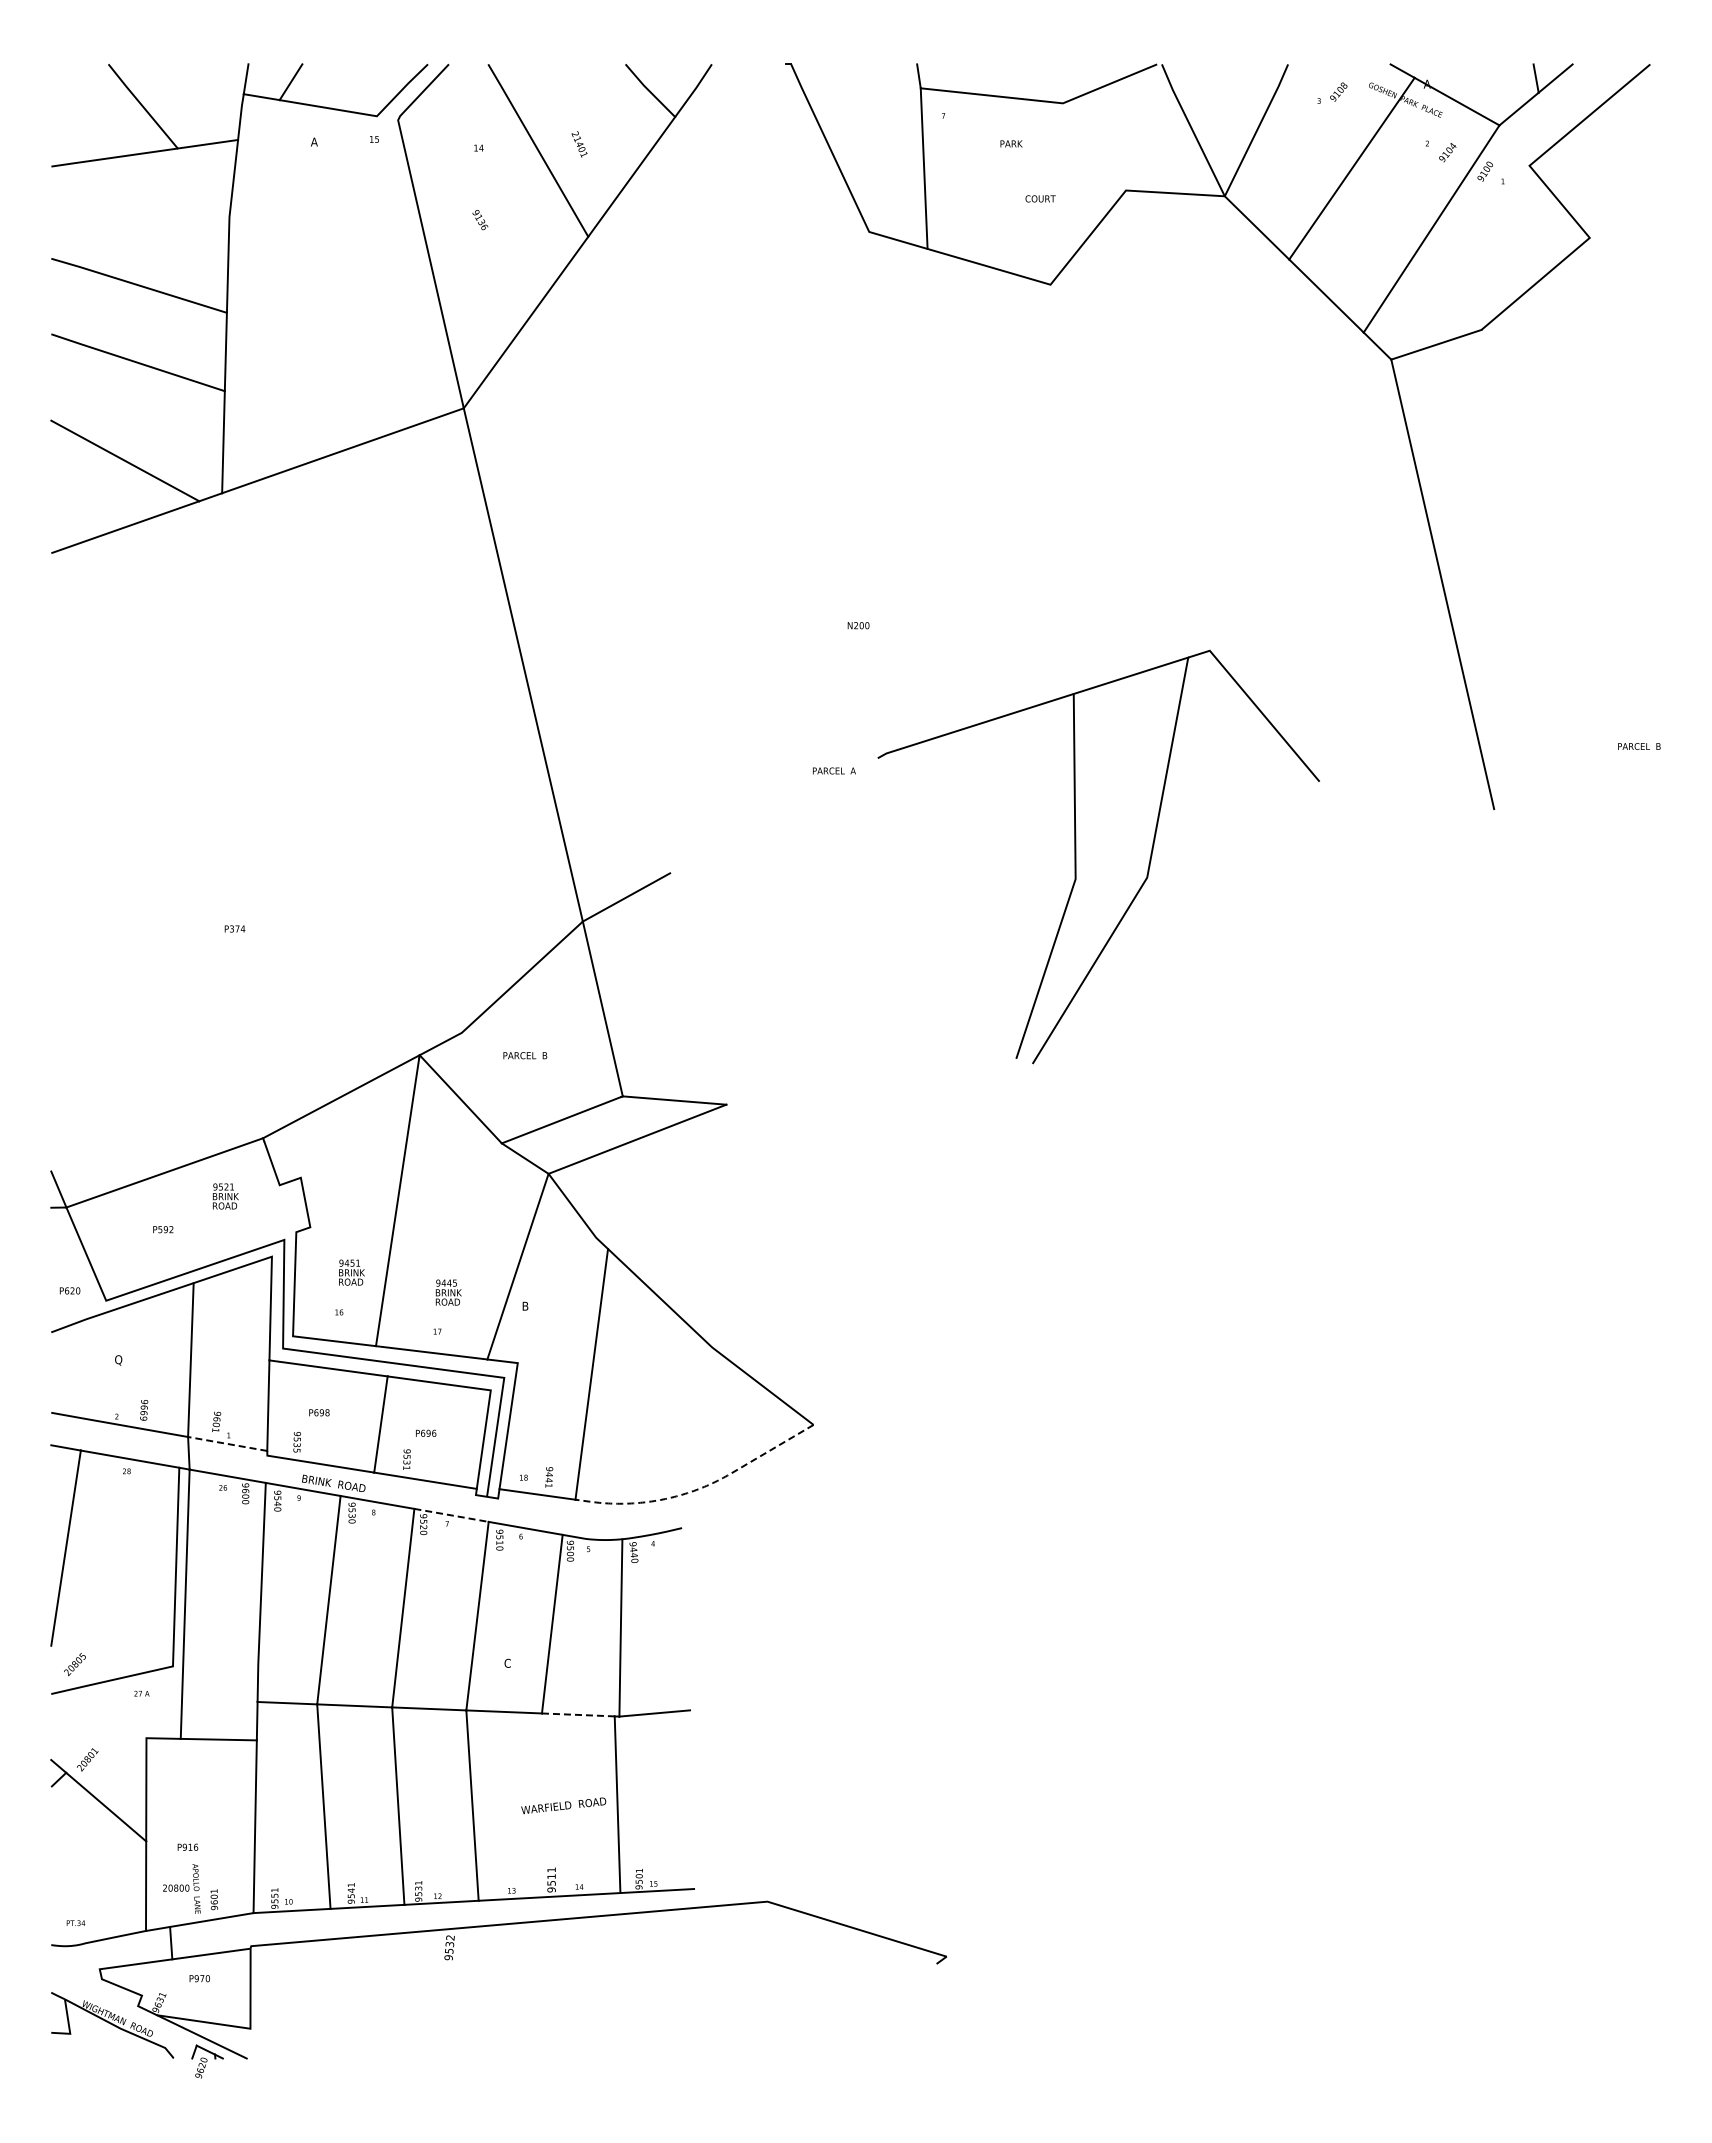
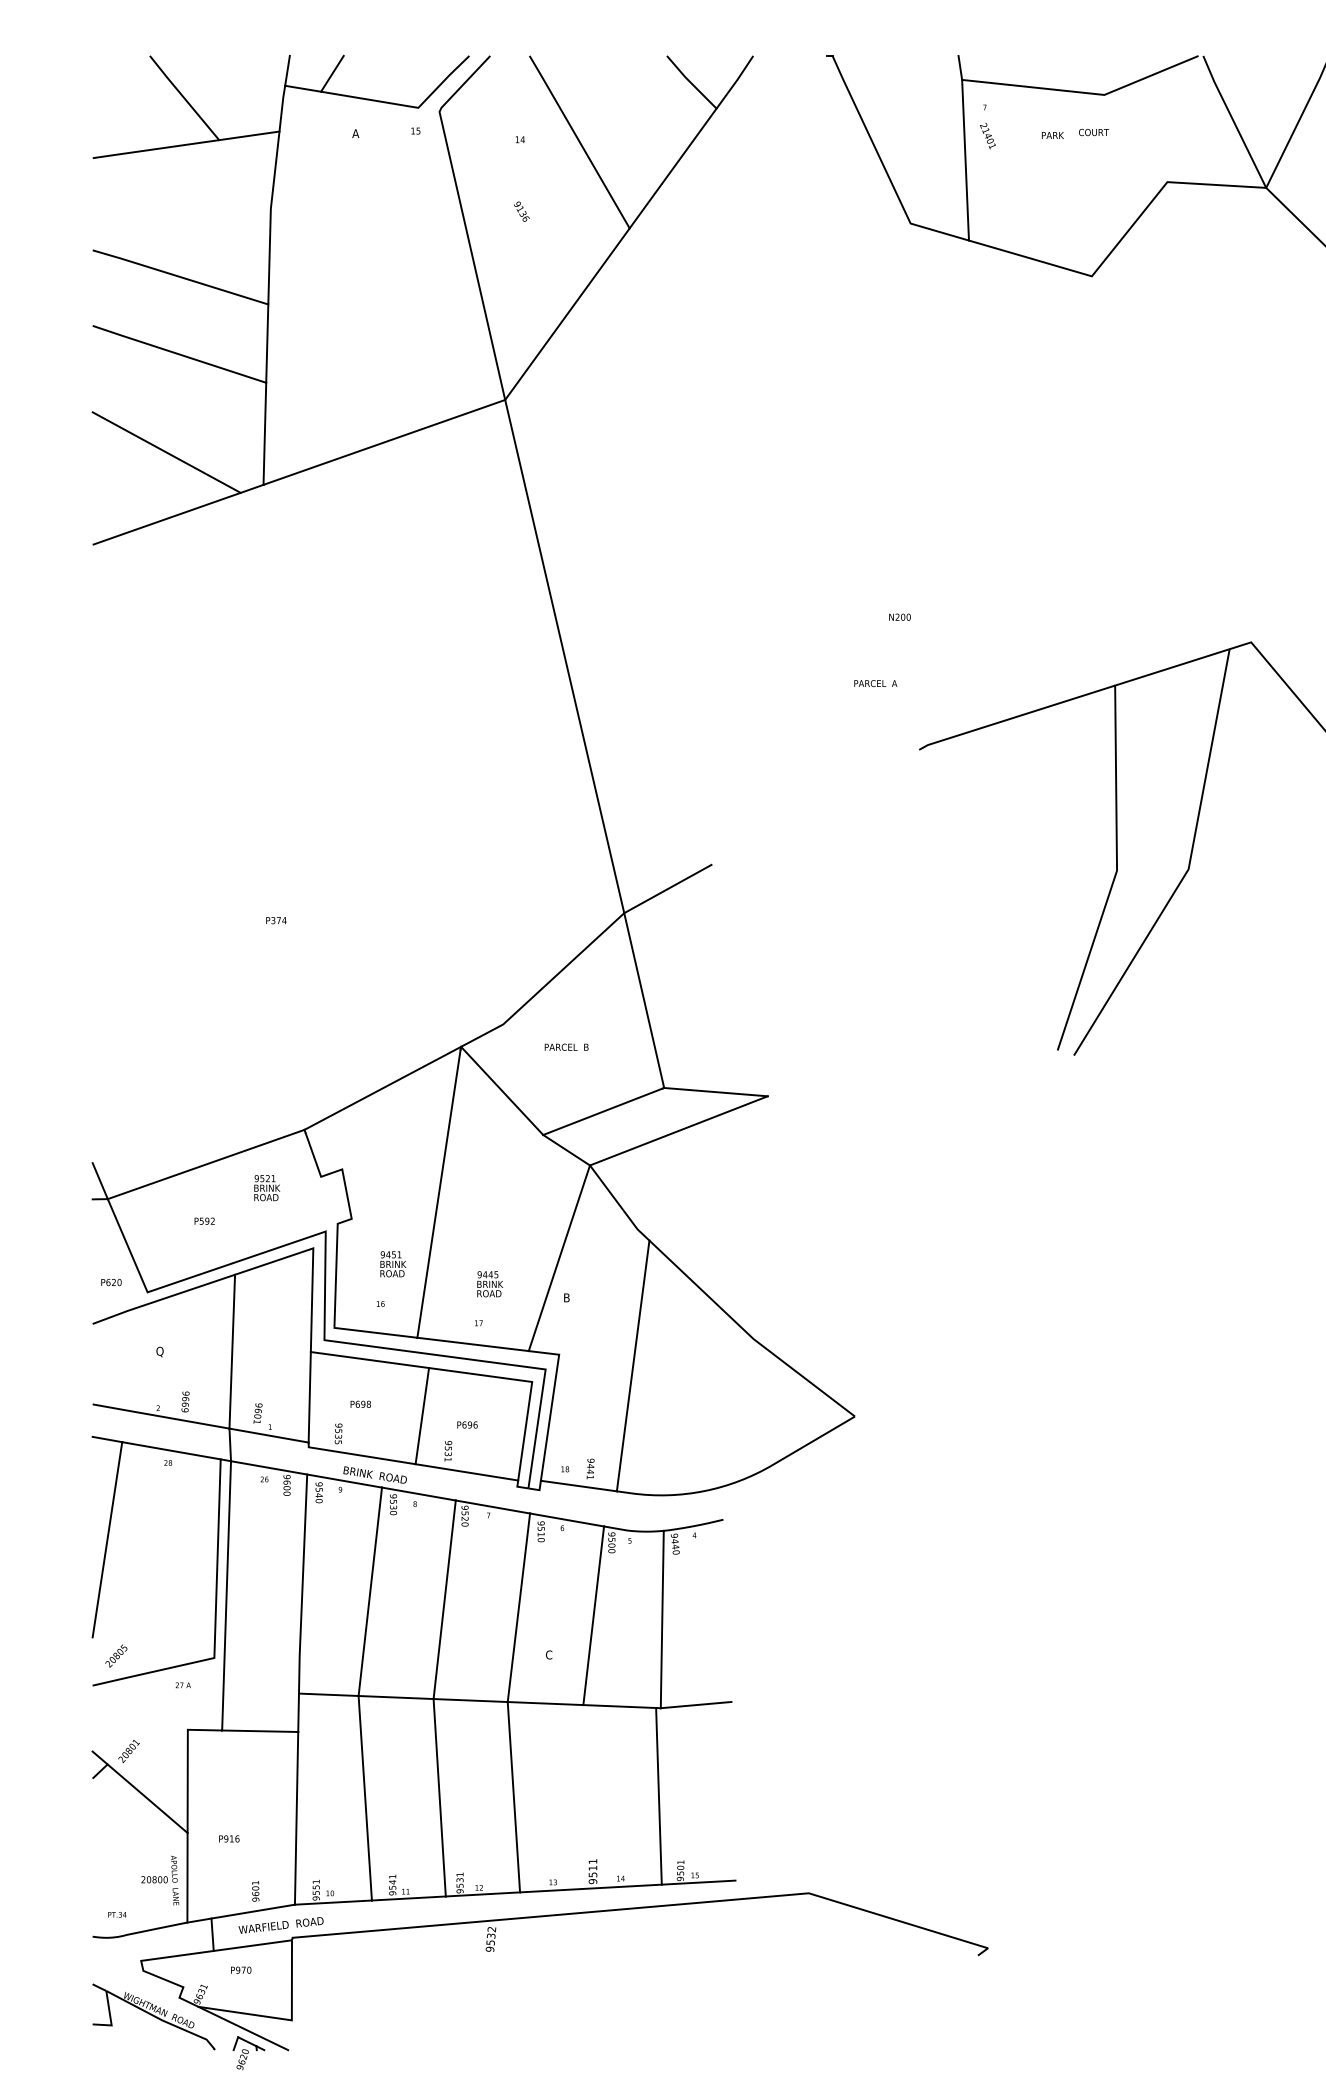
text: (579, 144) -> (987, 136), moved
text: (1040, 198) -> (1093, 132), moved
text: (834, 770) -> (875, 683), moved
line: (227, 1443) -> (268, 1435), dashed -> solid
line: (695, 1490) -> (736, 1482), dashed -> solid
line: (451, 1515) -> (492, 1507), dashed -> solid
line: (578, 1714) -> (619, 1706), dashed -> solid
text: (563, 1805) -> (280, 1925), moved
text: (181, 1888) -> (159, 1880), moved

